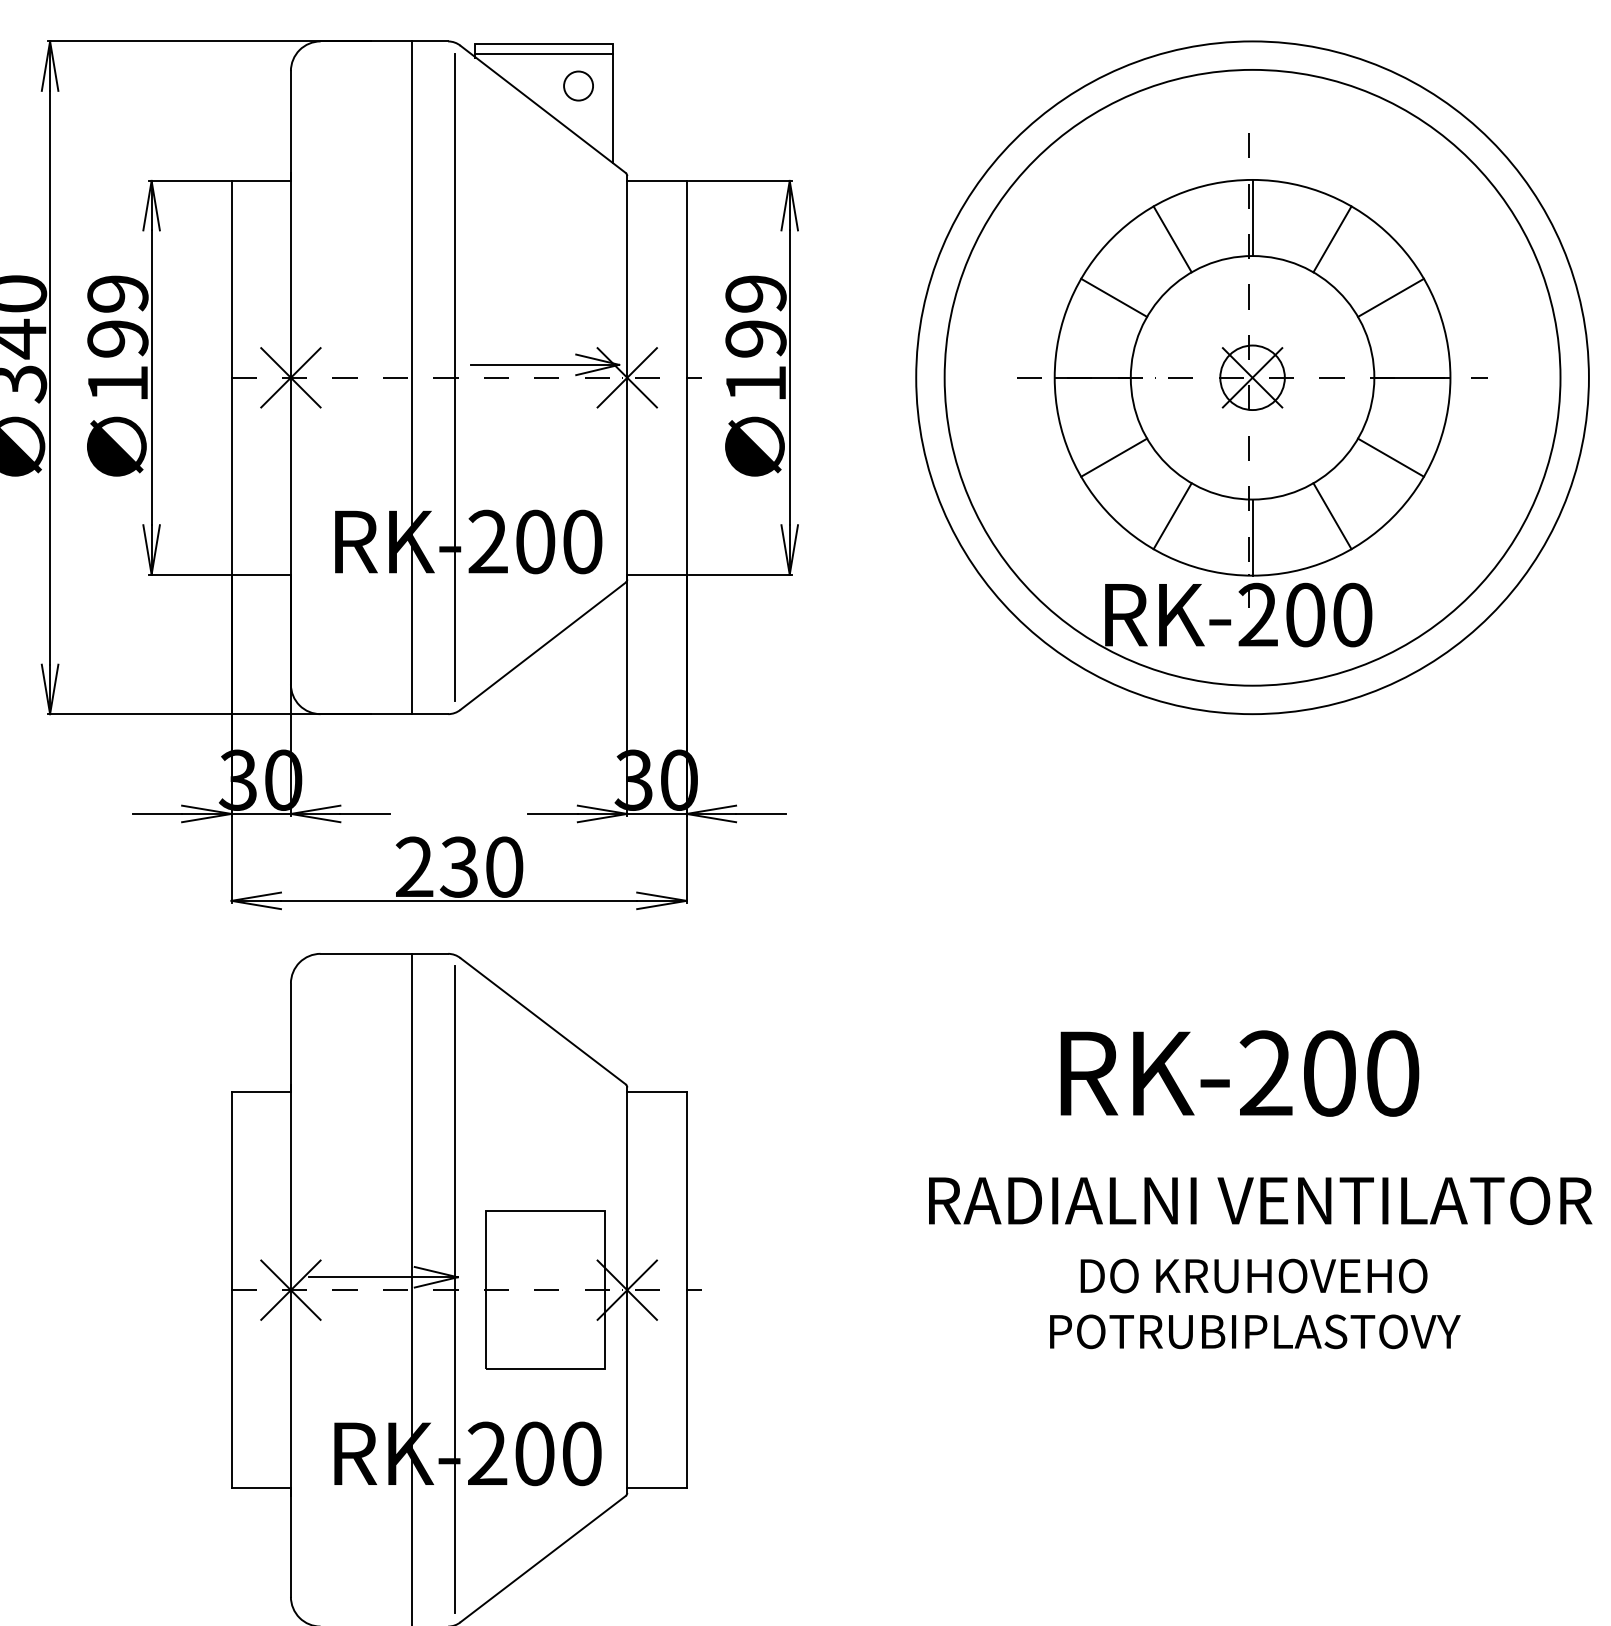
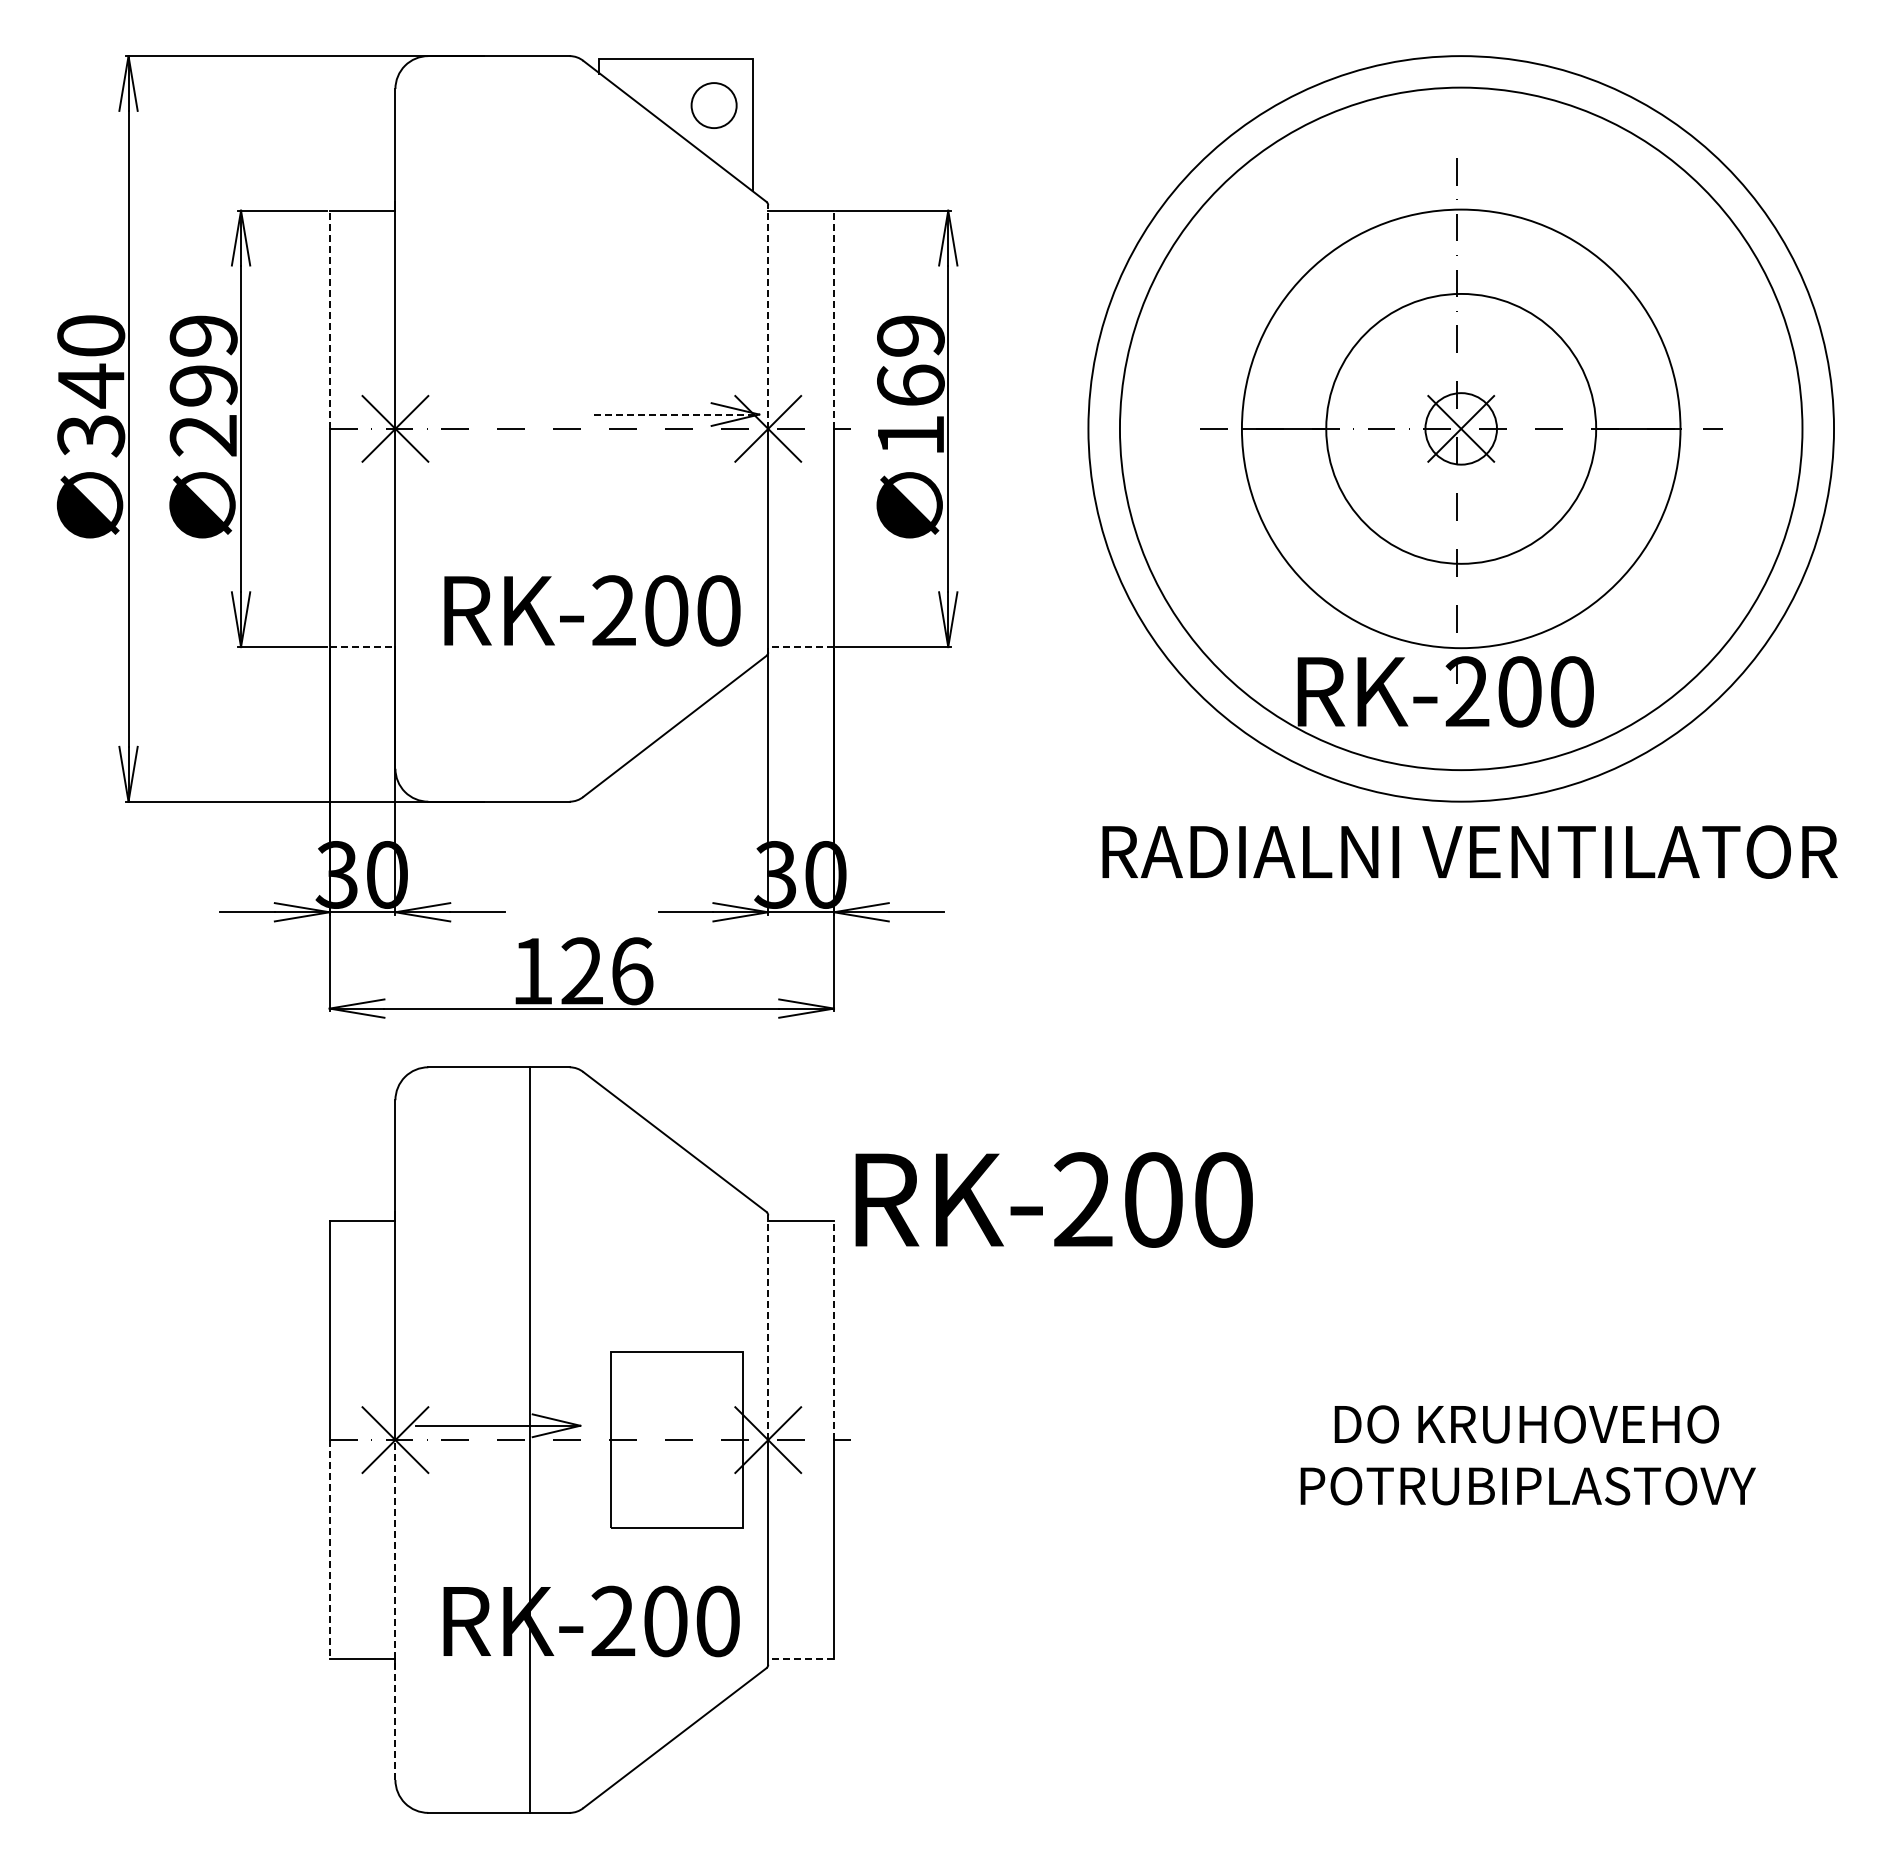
line: (543, 54) -> (675, 70), removed
circle: (578, 85) -> (714, 105), size x1.4
line: (1252, 217) -> (1461, 251), removed
line: (1172, 239) -> (1372, 275), removed
line: (1332, 239) -> (1549, 275), removed
line: (627, 277) -> (768, 317), solid -> dashed
line: (231, 279) -> (329, 319), solid -> dashed
line: (687, 279) -> (834, 319), solid -> dashed
line: (1113, 298) -> (1307, 340), removed
line: (1390, 298) -> (1614, 340), removed
text: (755, 338) -> (910, 385), 199 -> 169
line: (545, 364) -> (677, 414), solid -> dashed
line: (455, 376) -> (577, 427), removed
line: (411, 377) -> (529, 428), removed
text: (116, 383) -> (202, 435), 199 -> 299
line: (1113, 457) -> (1307, 517), removed
line: (1390, 457) -> (1614, 517), removed
line: (1172, 515) -> (1372, 581), removed
line: (1332, 515) -> (1549, 581), removed
line: (1252, 537) -> (1461, 605), removed
line: (261, 575) -> (362, 647), solid -> dashed
line: (657, 575) -> (801, 647), solid -> dashed
text: (459, 867) -> (582, 971), 230 -> 126
text: (1239, 1073) -> (1053, 1199), moved
line: (627, 1188) -> (768, 1327), solid -> dashed
line: (687, 1191) -> (834, 1330), solid -> dashed
text: (1260, 1200) -> (1469, 851), moved
line: (455, 1289) -> (577, 1439), removed
text: (1254, 1304) -> (1527, 1455), moved
line: (231, 1388) -> (329, 1549), solid -> dashed
line: (290, 1443) -> (395, 1610), solid -> dashed
line: (657, 1488) -> (801, 1659), solid -> dashed

